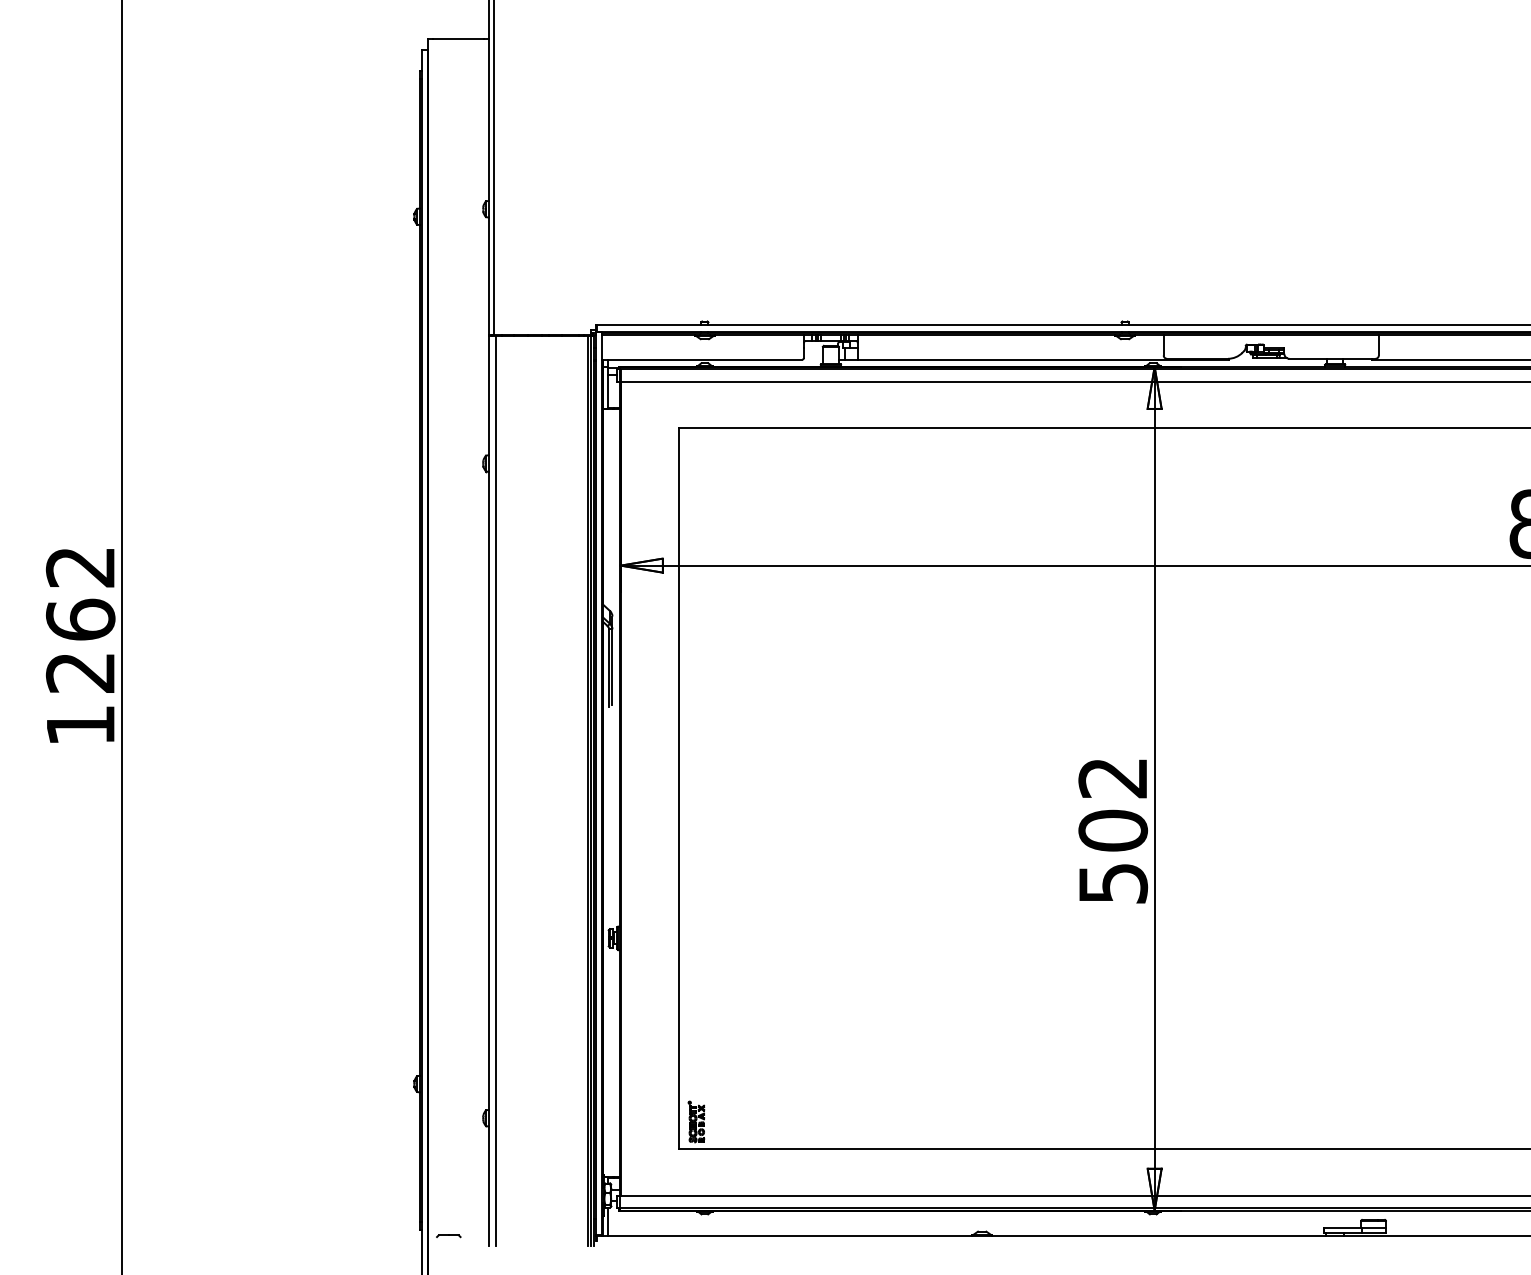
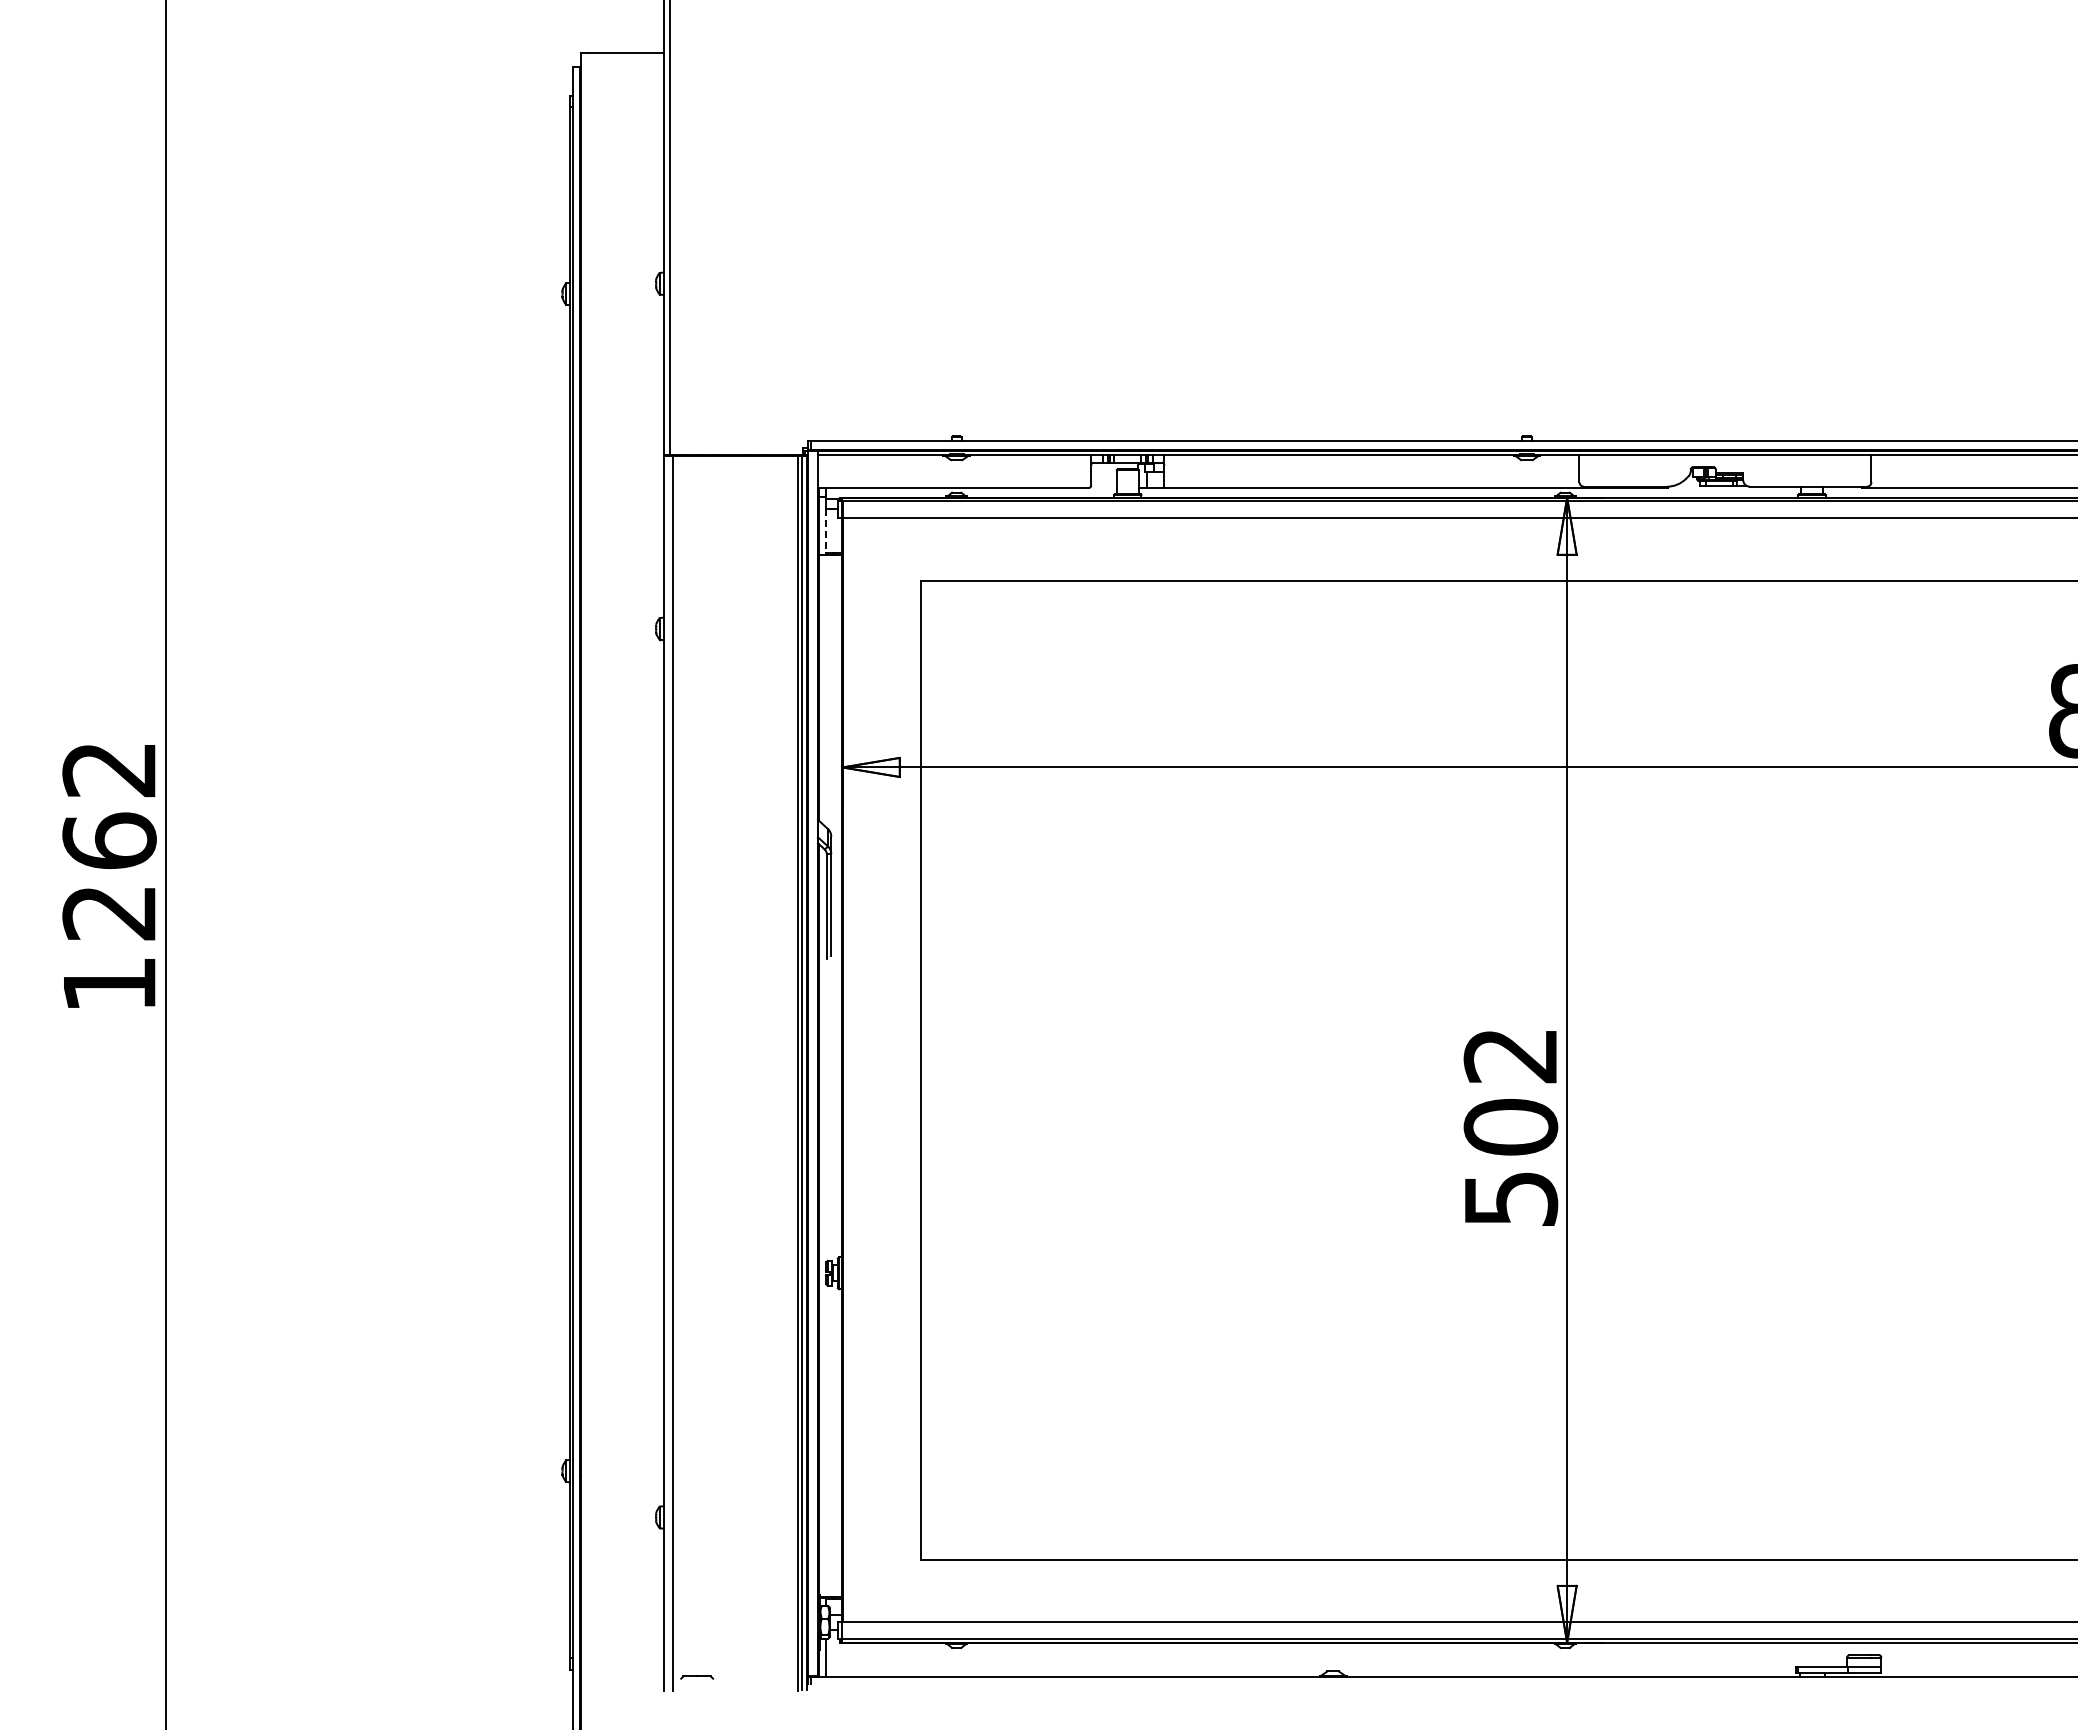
line: (608, 391) -> (825, 530), solid -> dashed
part: (695, 1121) -> (944, 1522), removed
part: (449, 1236) -> (697, 1677), moved

